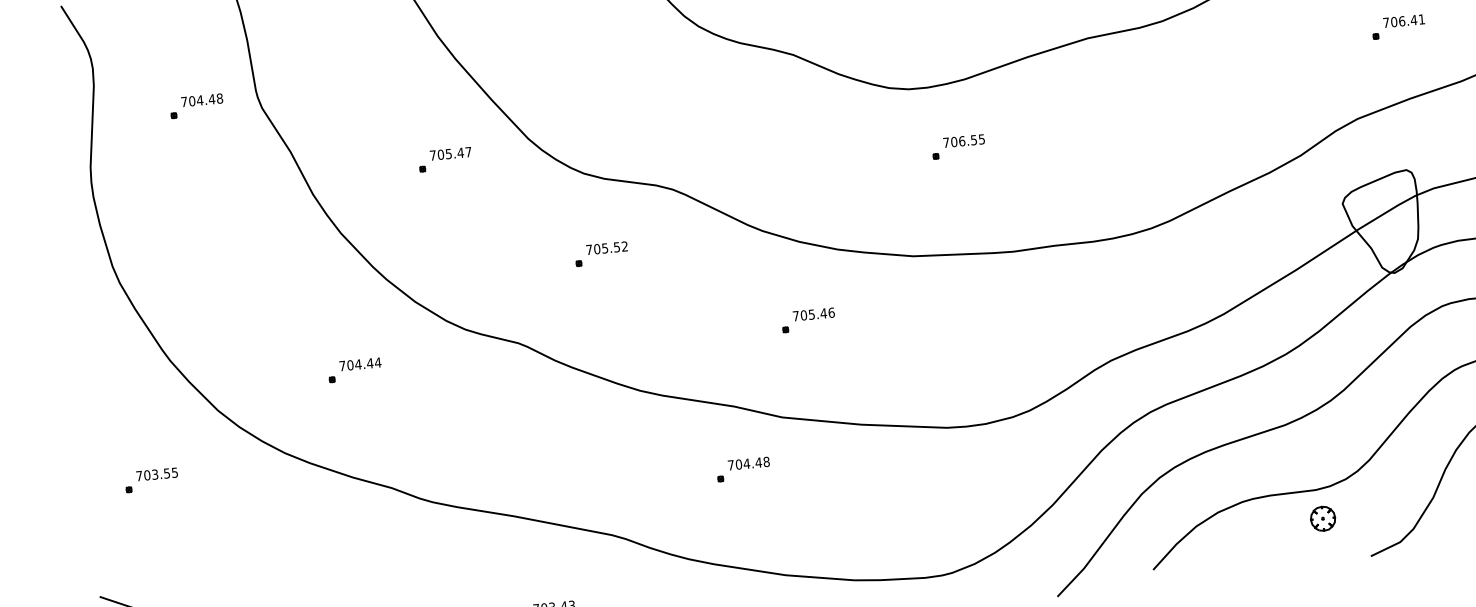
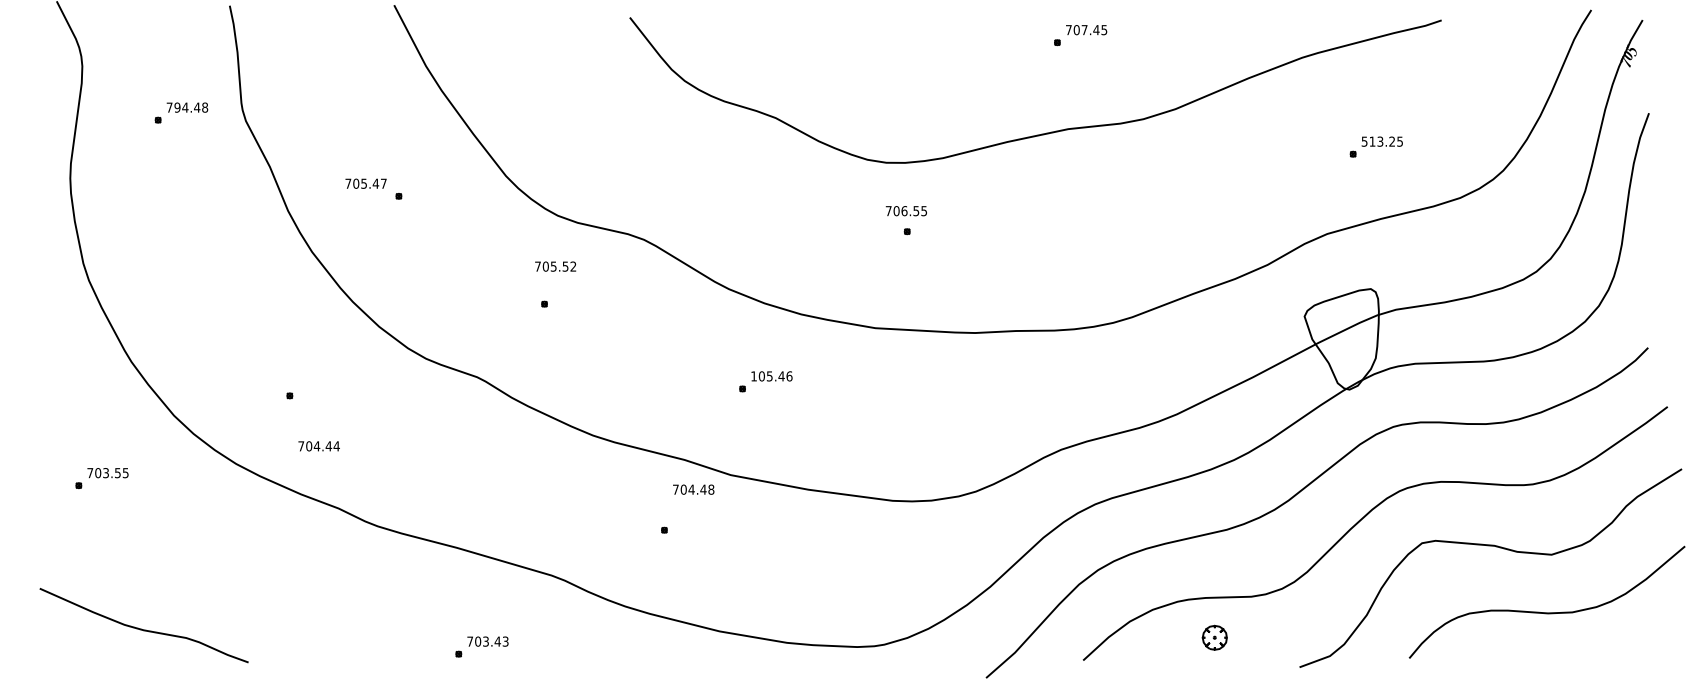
text: (1403, 21) -> (1381, 141), 706.41 -> 513.25
text: (192, 101) -> (177, 107), 704.48 -> 794.48
text: (963, 141) -> (905, 211), moved
text: (450, 153) -> (365, 183), moved
text: (606, 248) -> (555, 266), moved
text: (795, 316) -> (753, 376), 705.46 -> 105.46
text: (359, 364) -> (318, 446), moved
text: (748, 463) -> (693, 489), moved
part: (1322, 518) -> (1214, 637), moved

